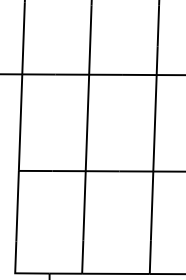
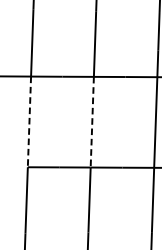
line: (20, 123) -> (29, 122), solid -> dashed
line: (87, 123) -> (92, 122), solid -> dashed

